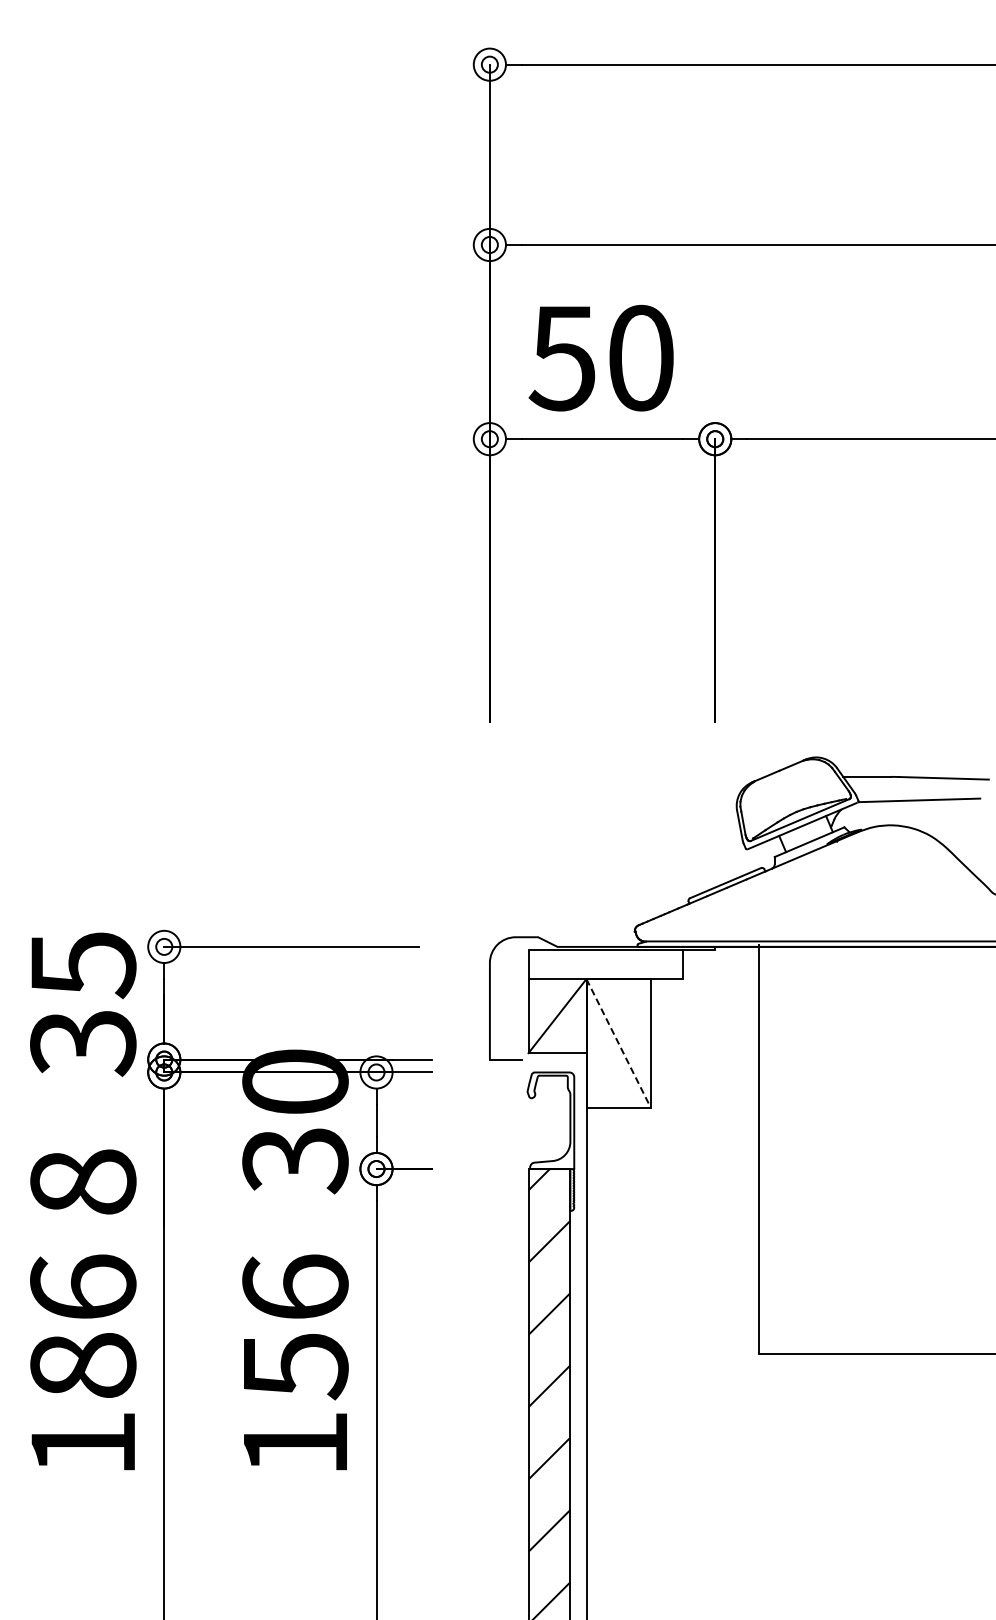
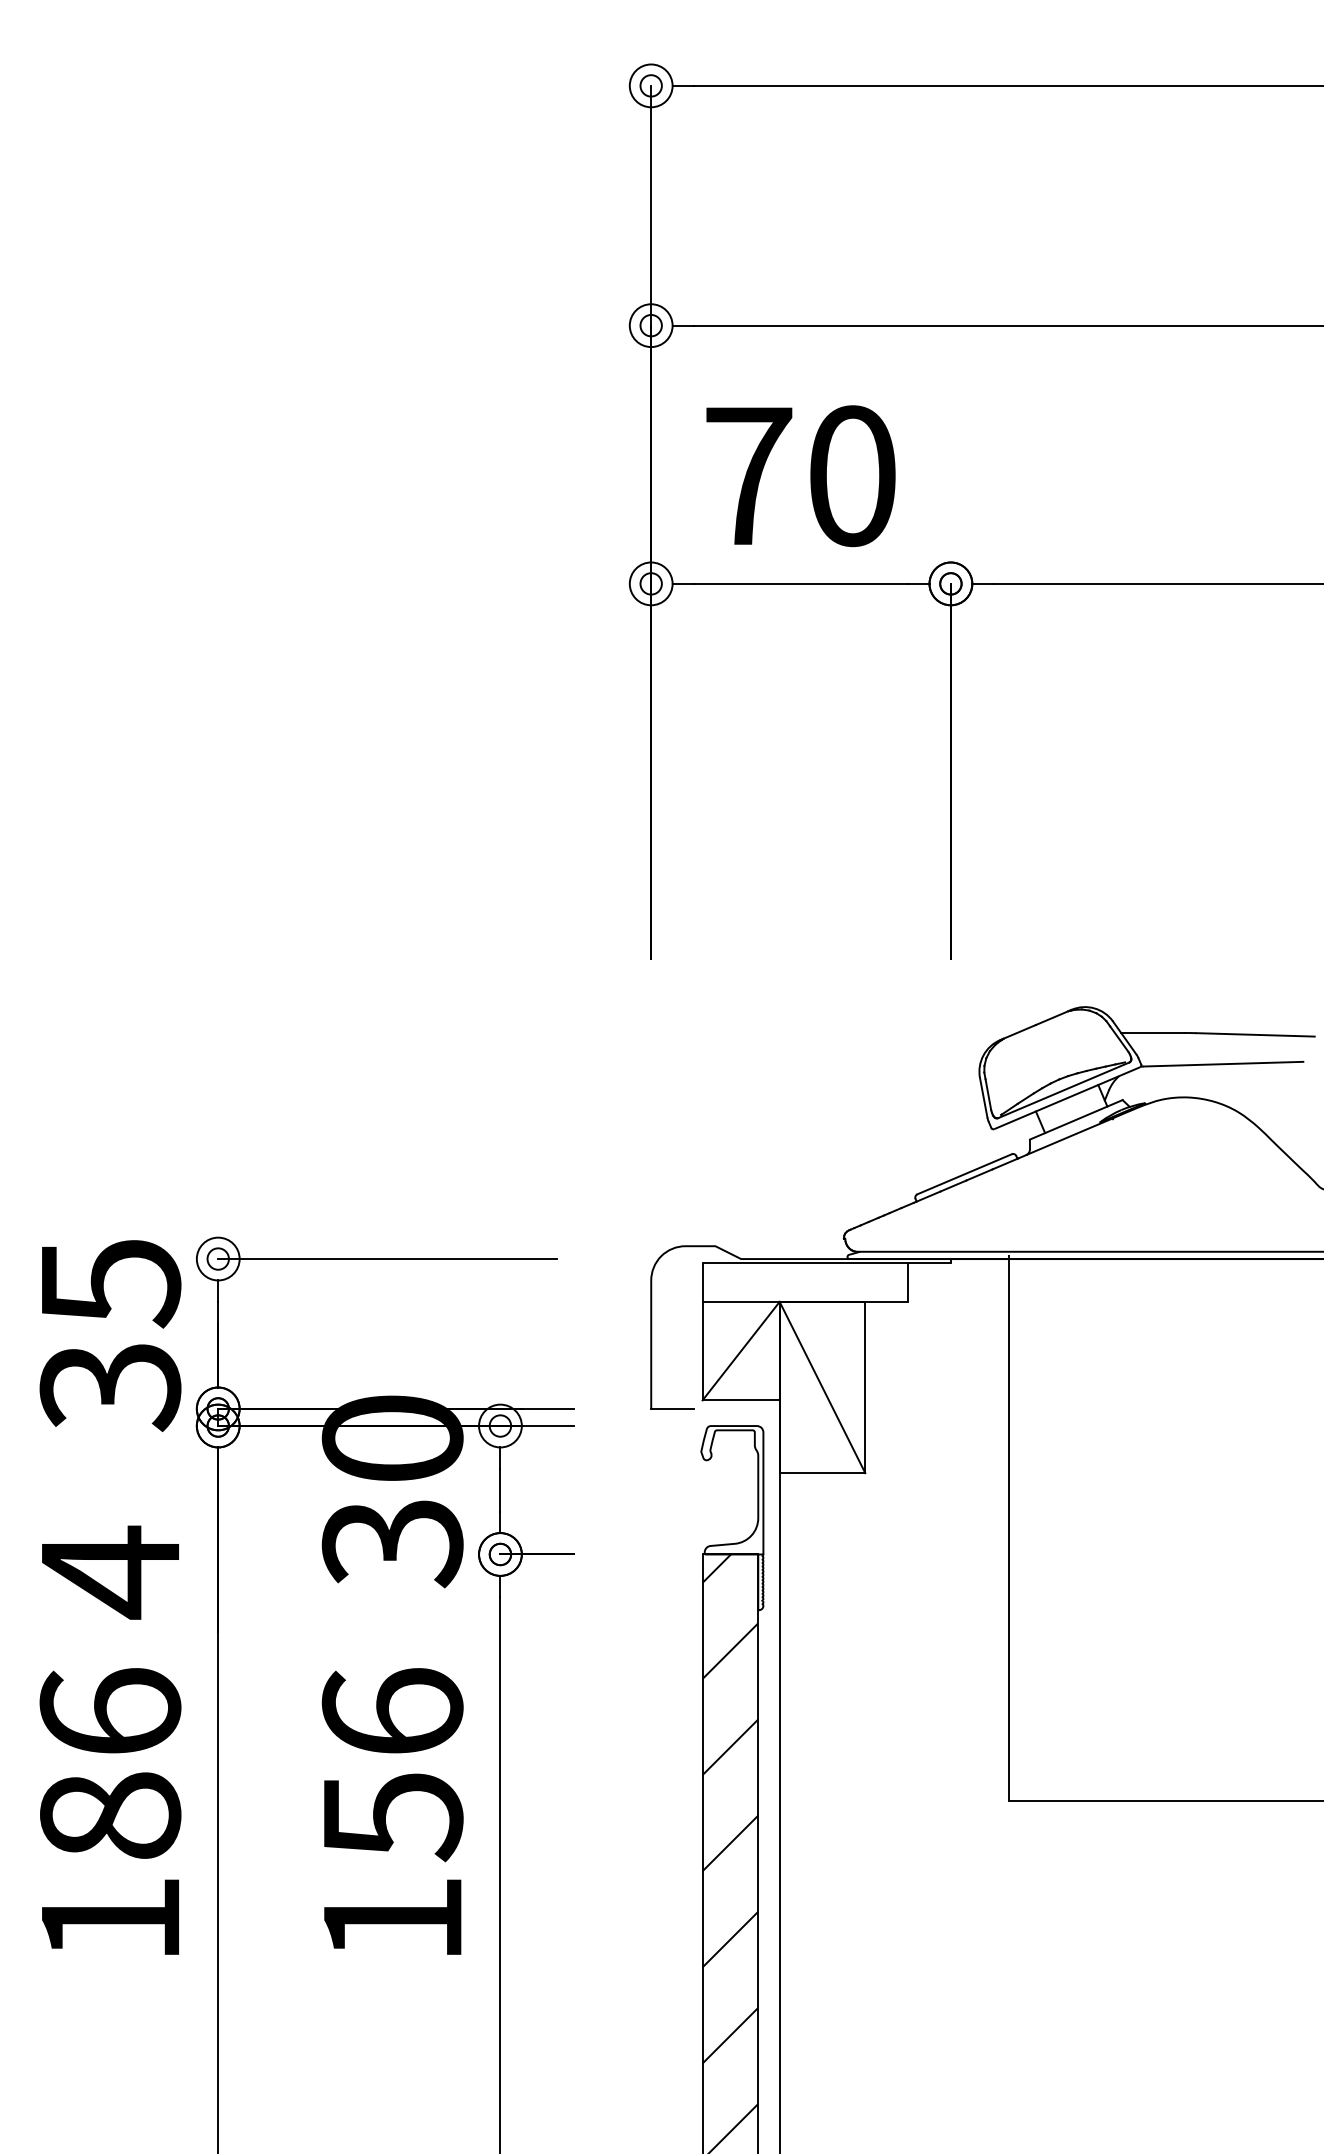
text: (561, 358) -> (746, 476), 50 -> 70
line: (618, 1043) -> (822, 1387), dashed -> solid
text: (83, 1182) -> (110, 1572), 8 -> 4

